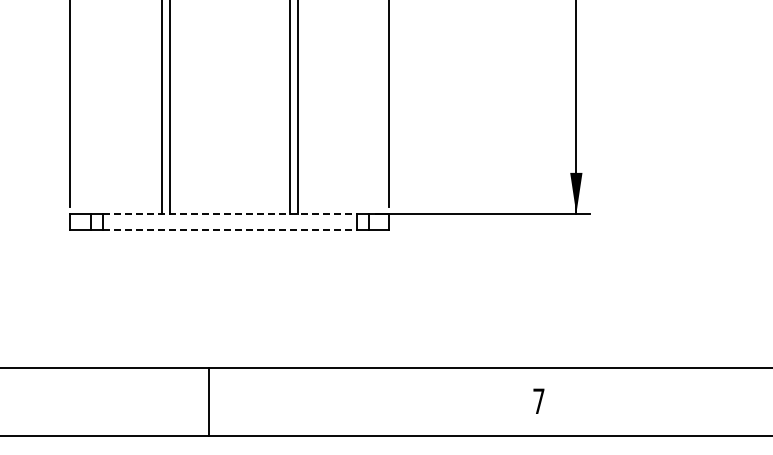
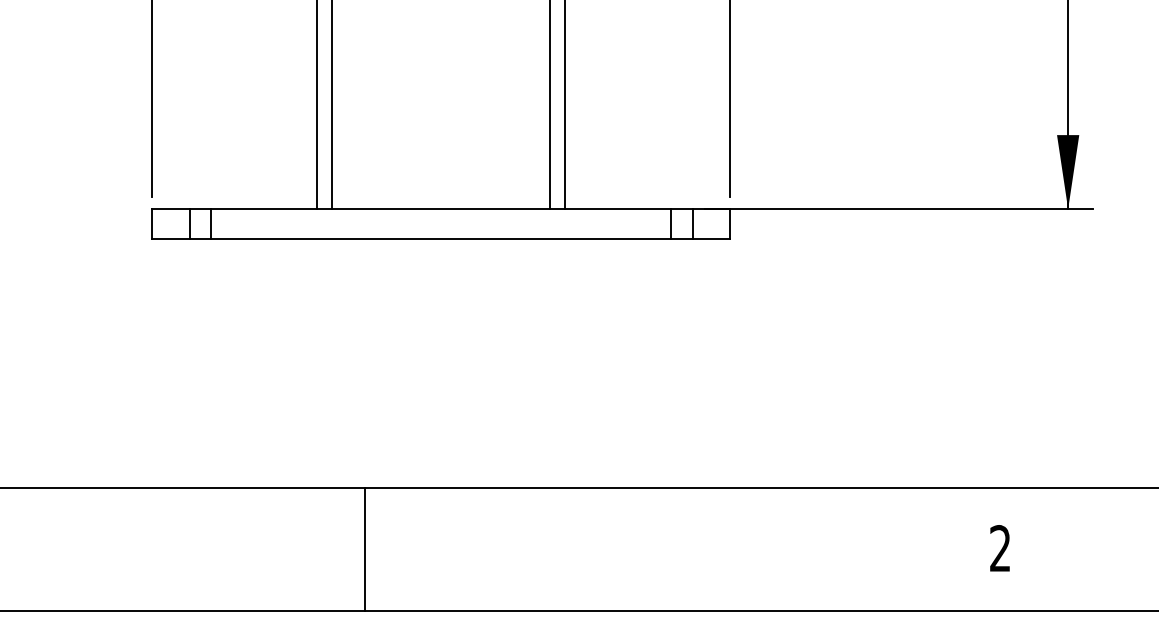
line: (230, 213) -> (442, 208), dashed -> solid
line: (230, 230) -> (442, 239), dashed -> solid
text: (538, 400) -> (999, 547), 7 -> 2
line: (208, 401) -> (364, 548), moved

